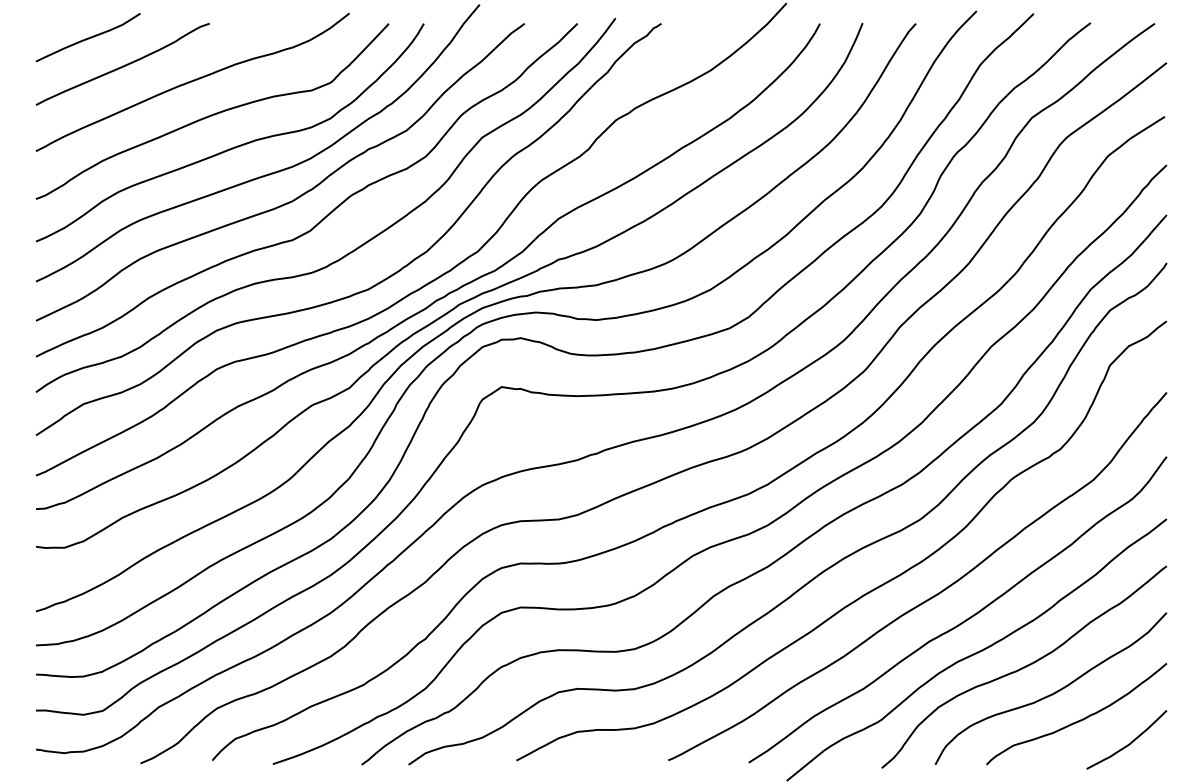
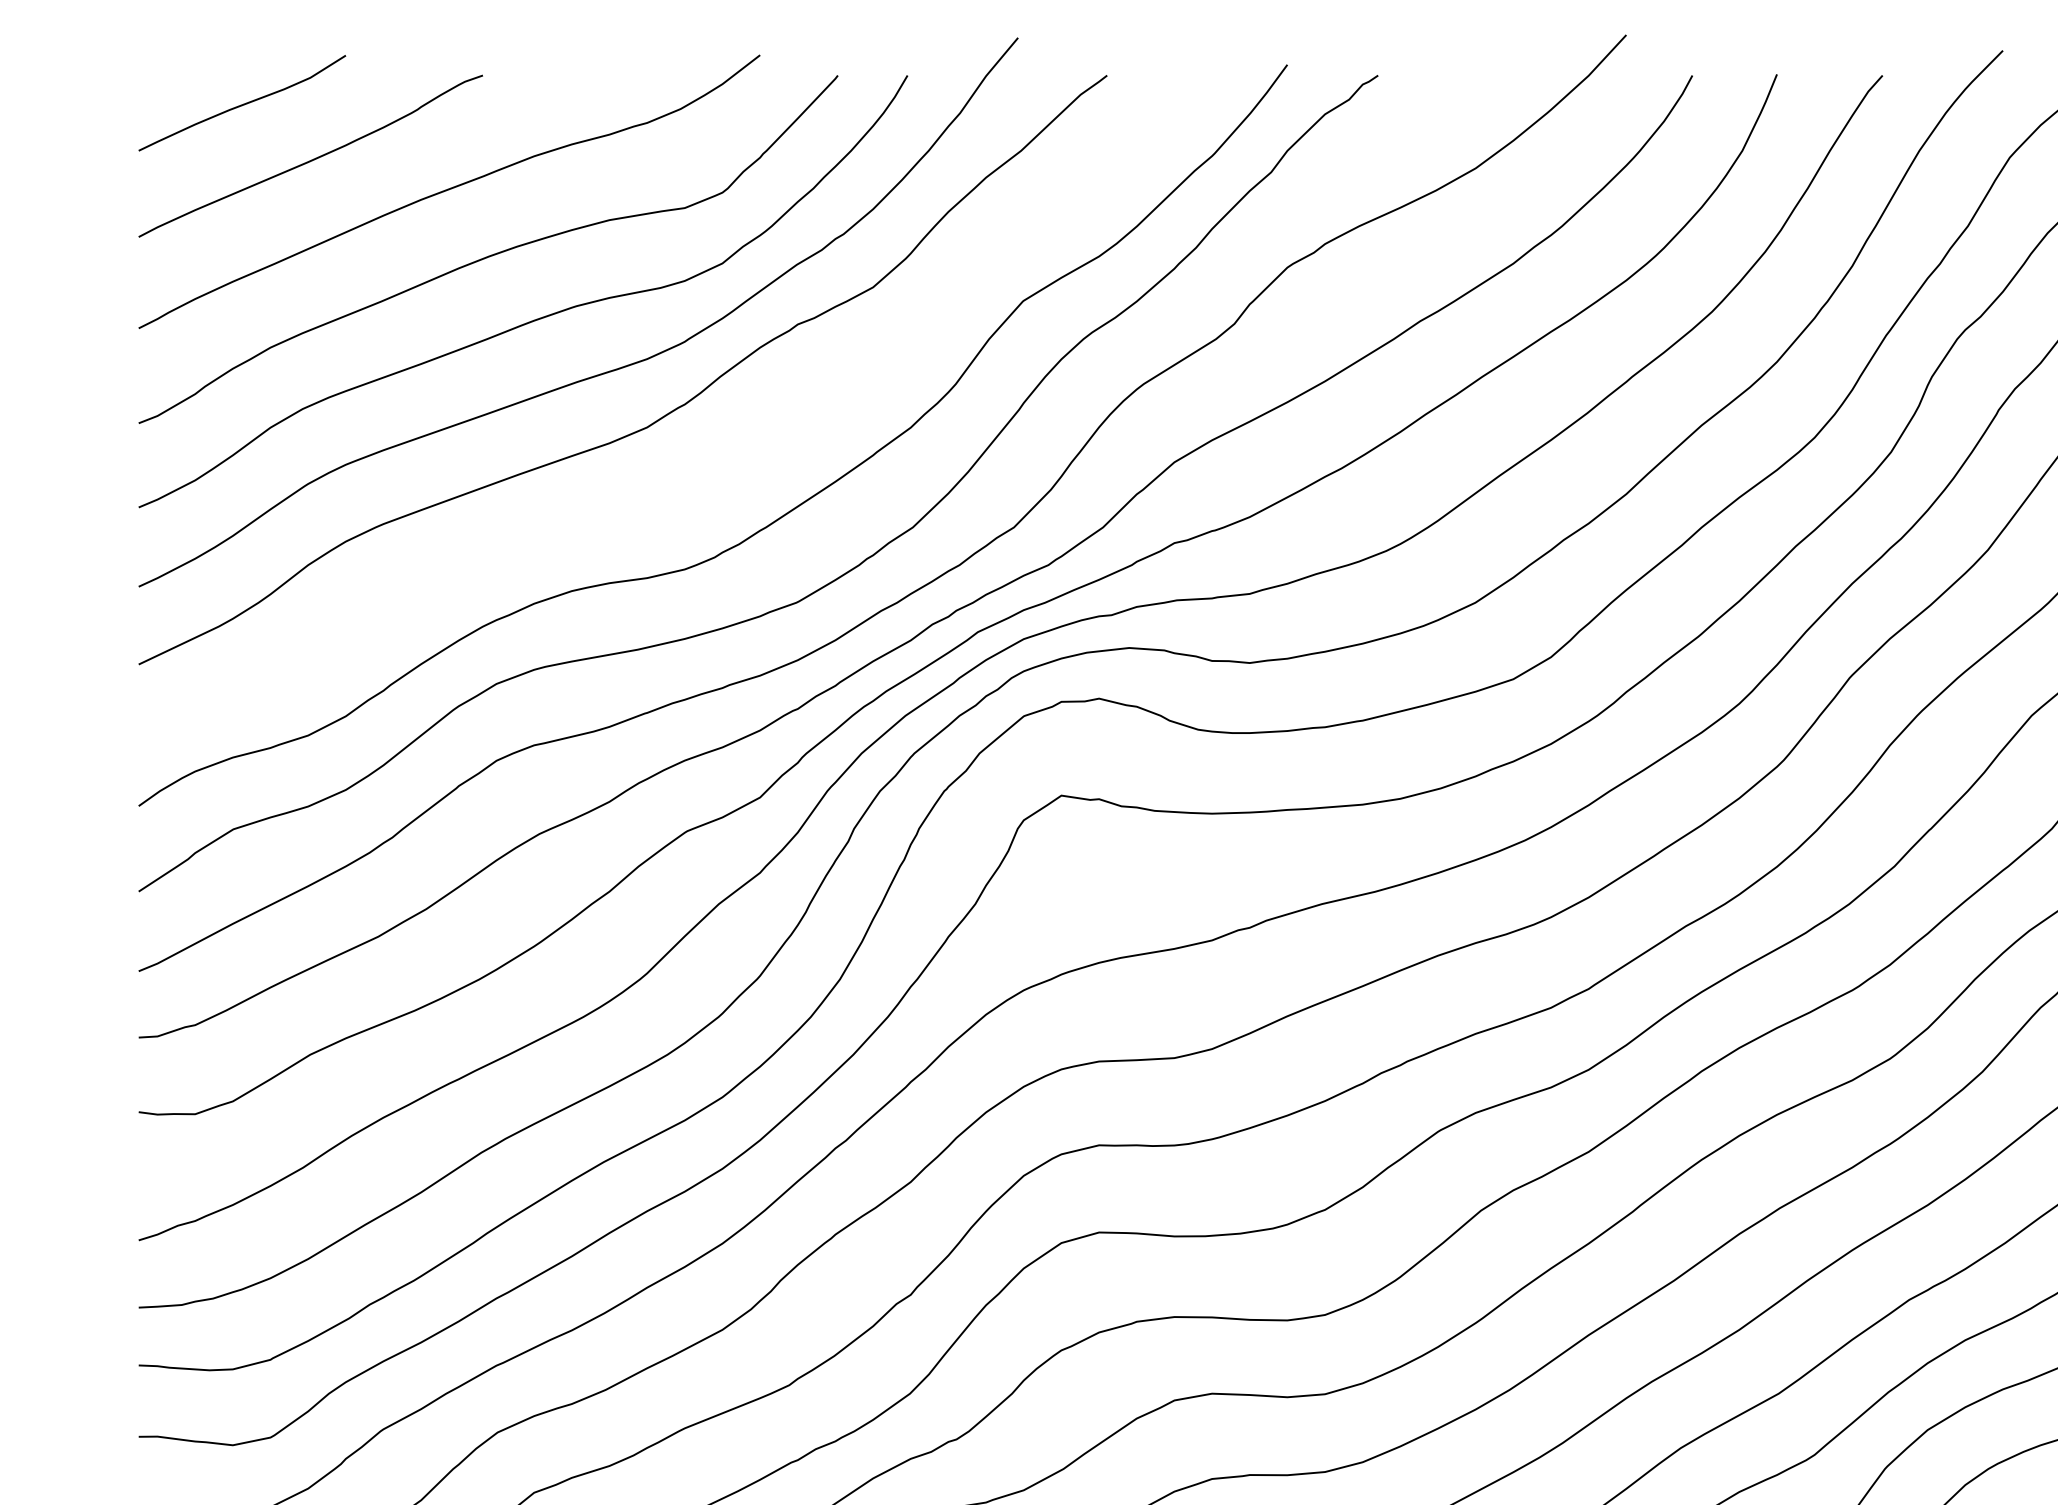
curve: (329, 212) -> (720, 449), removed

